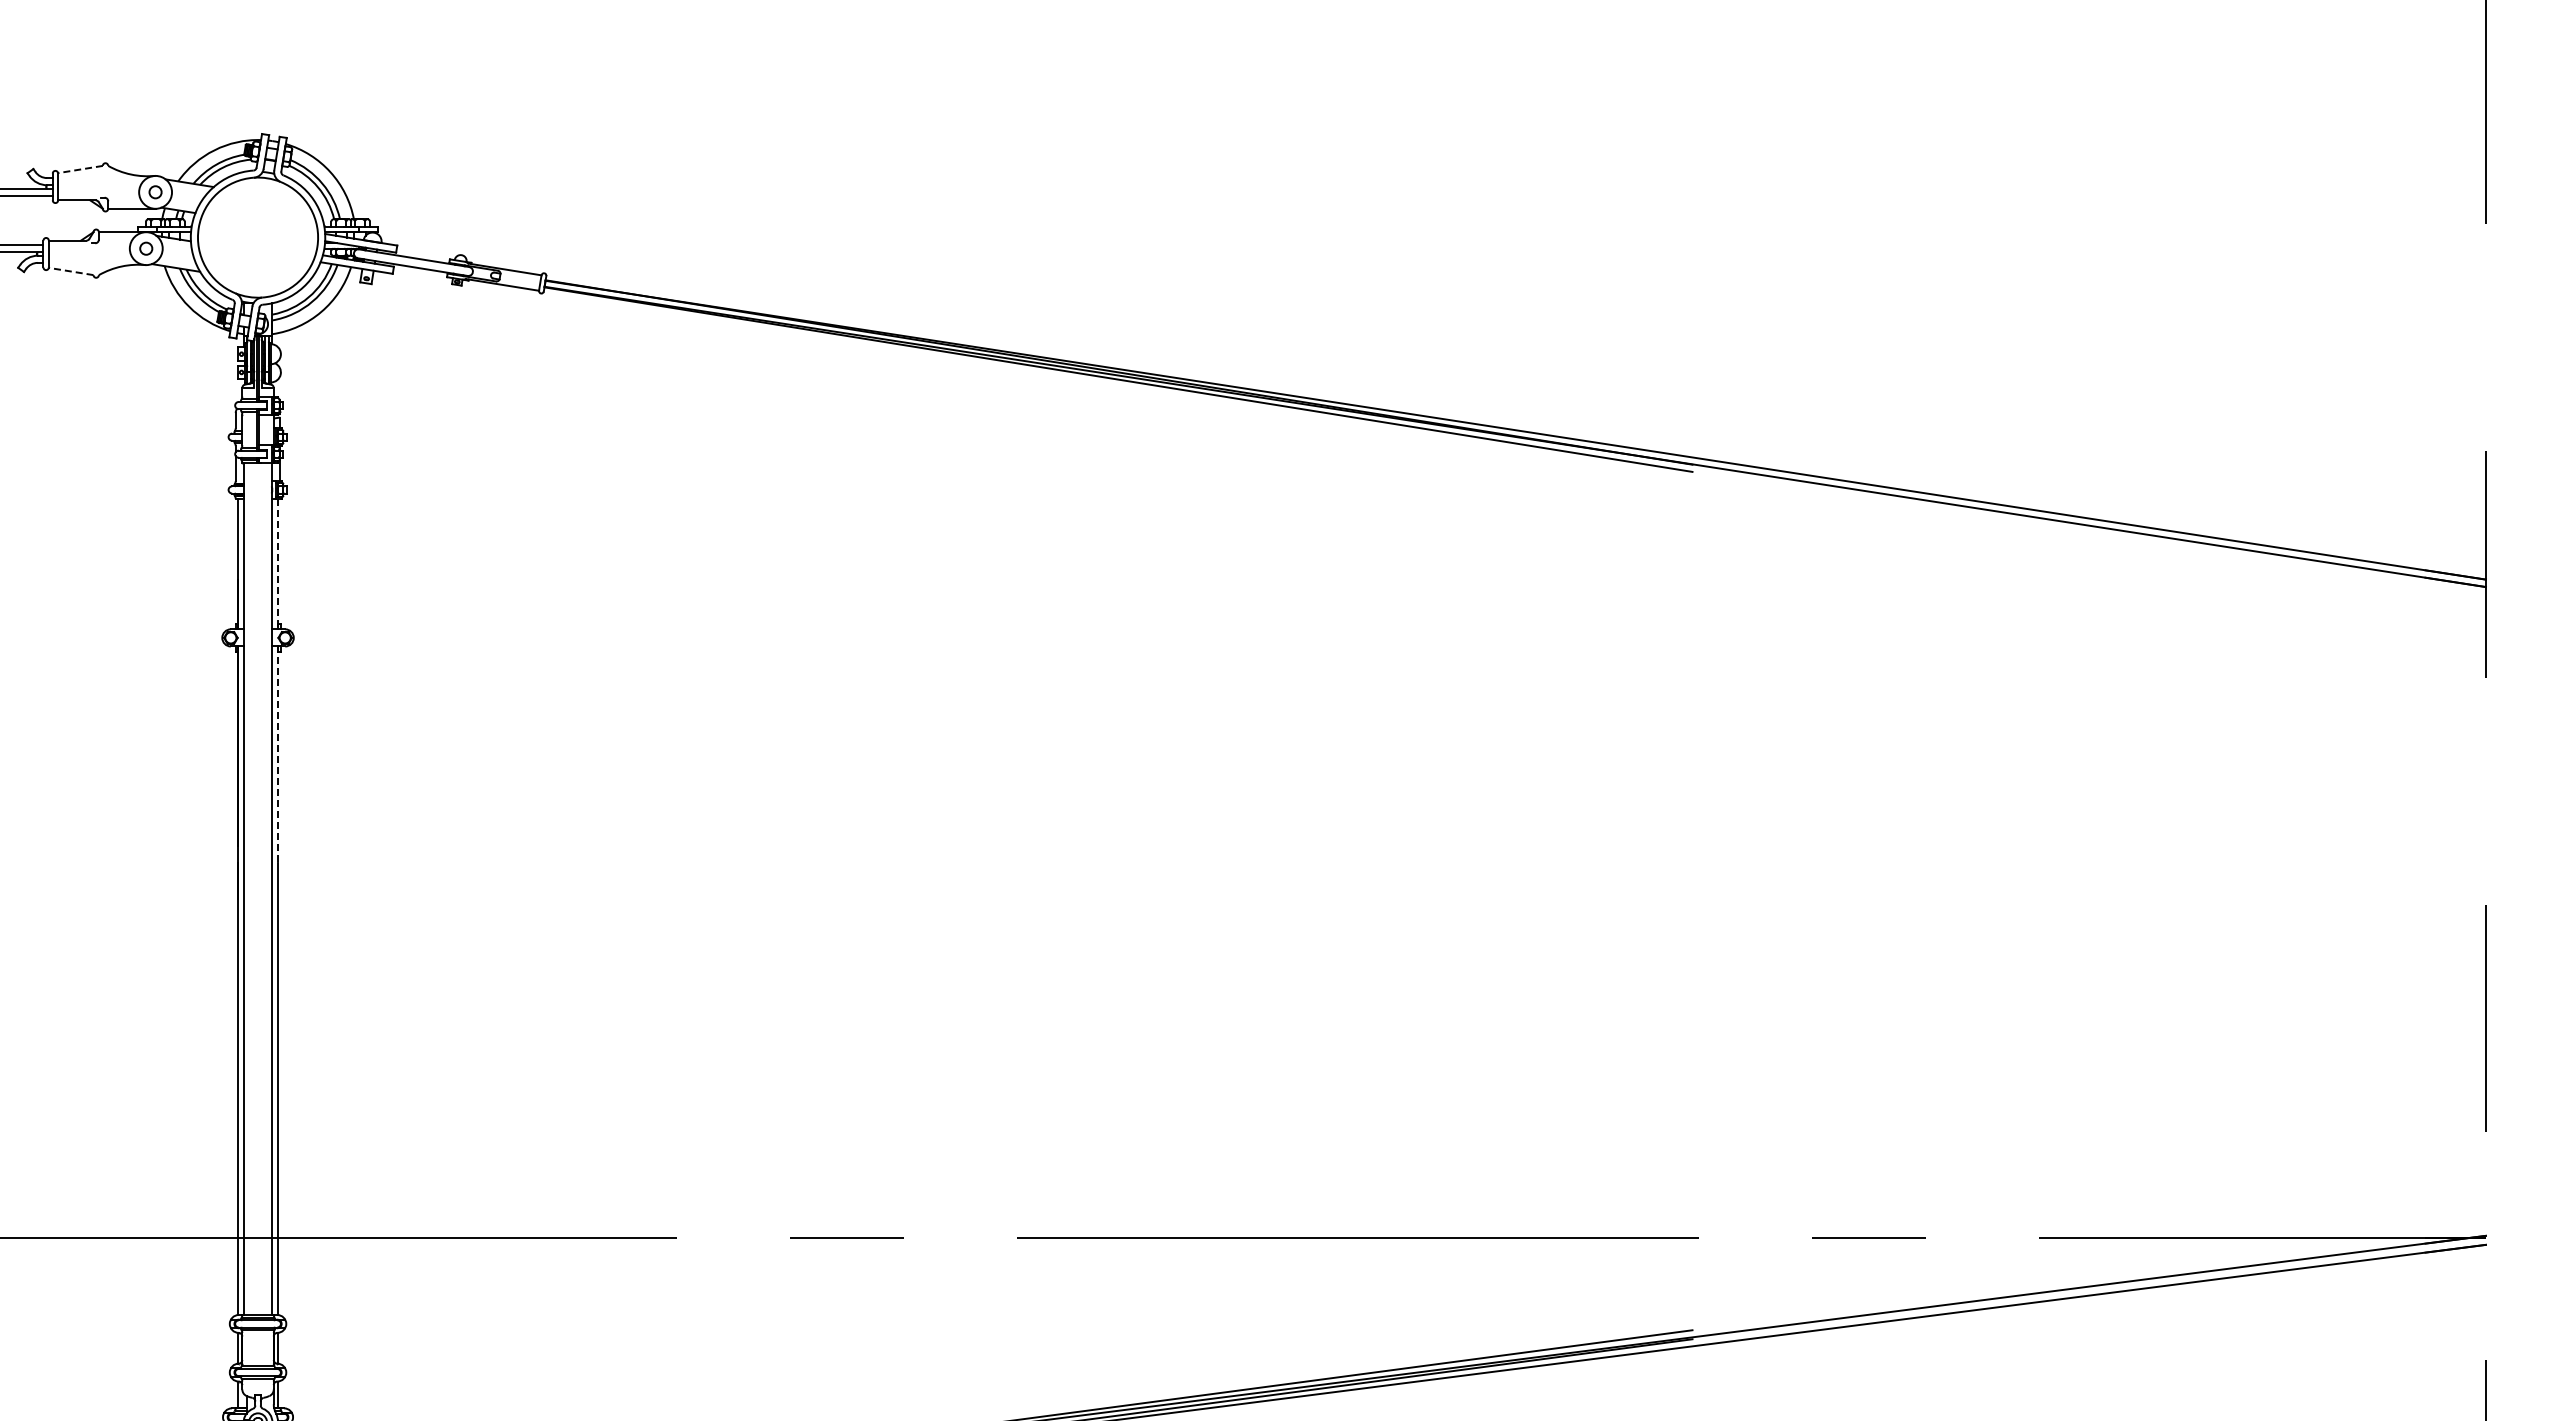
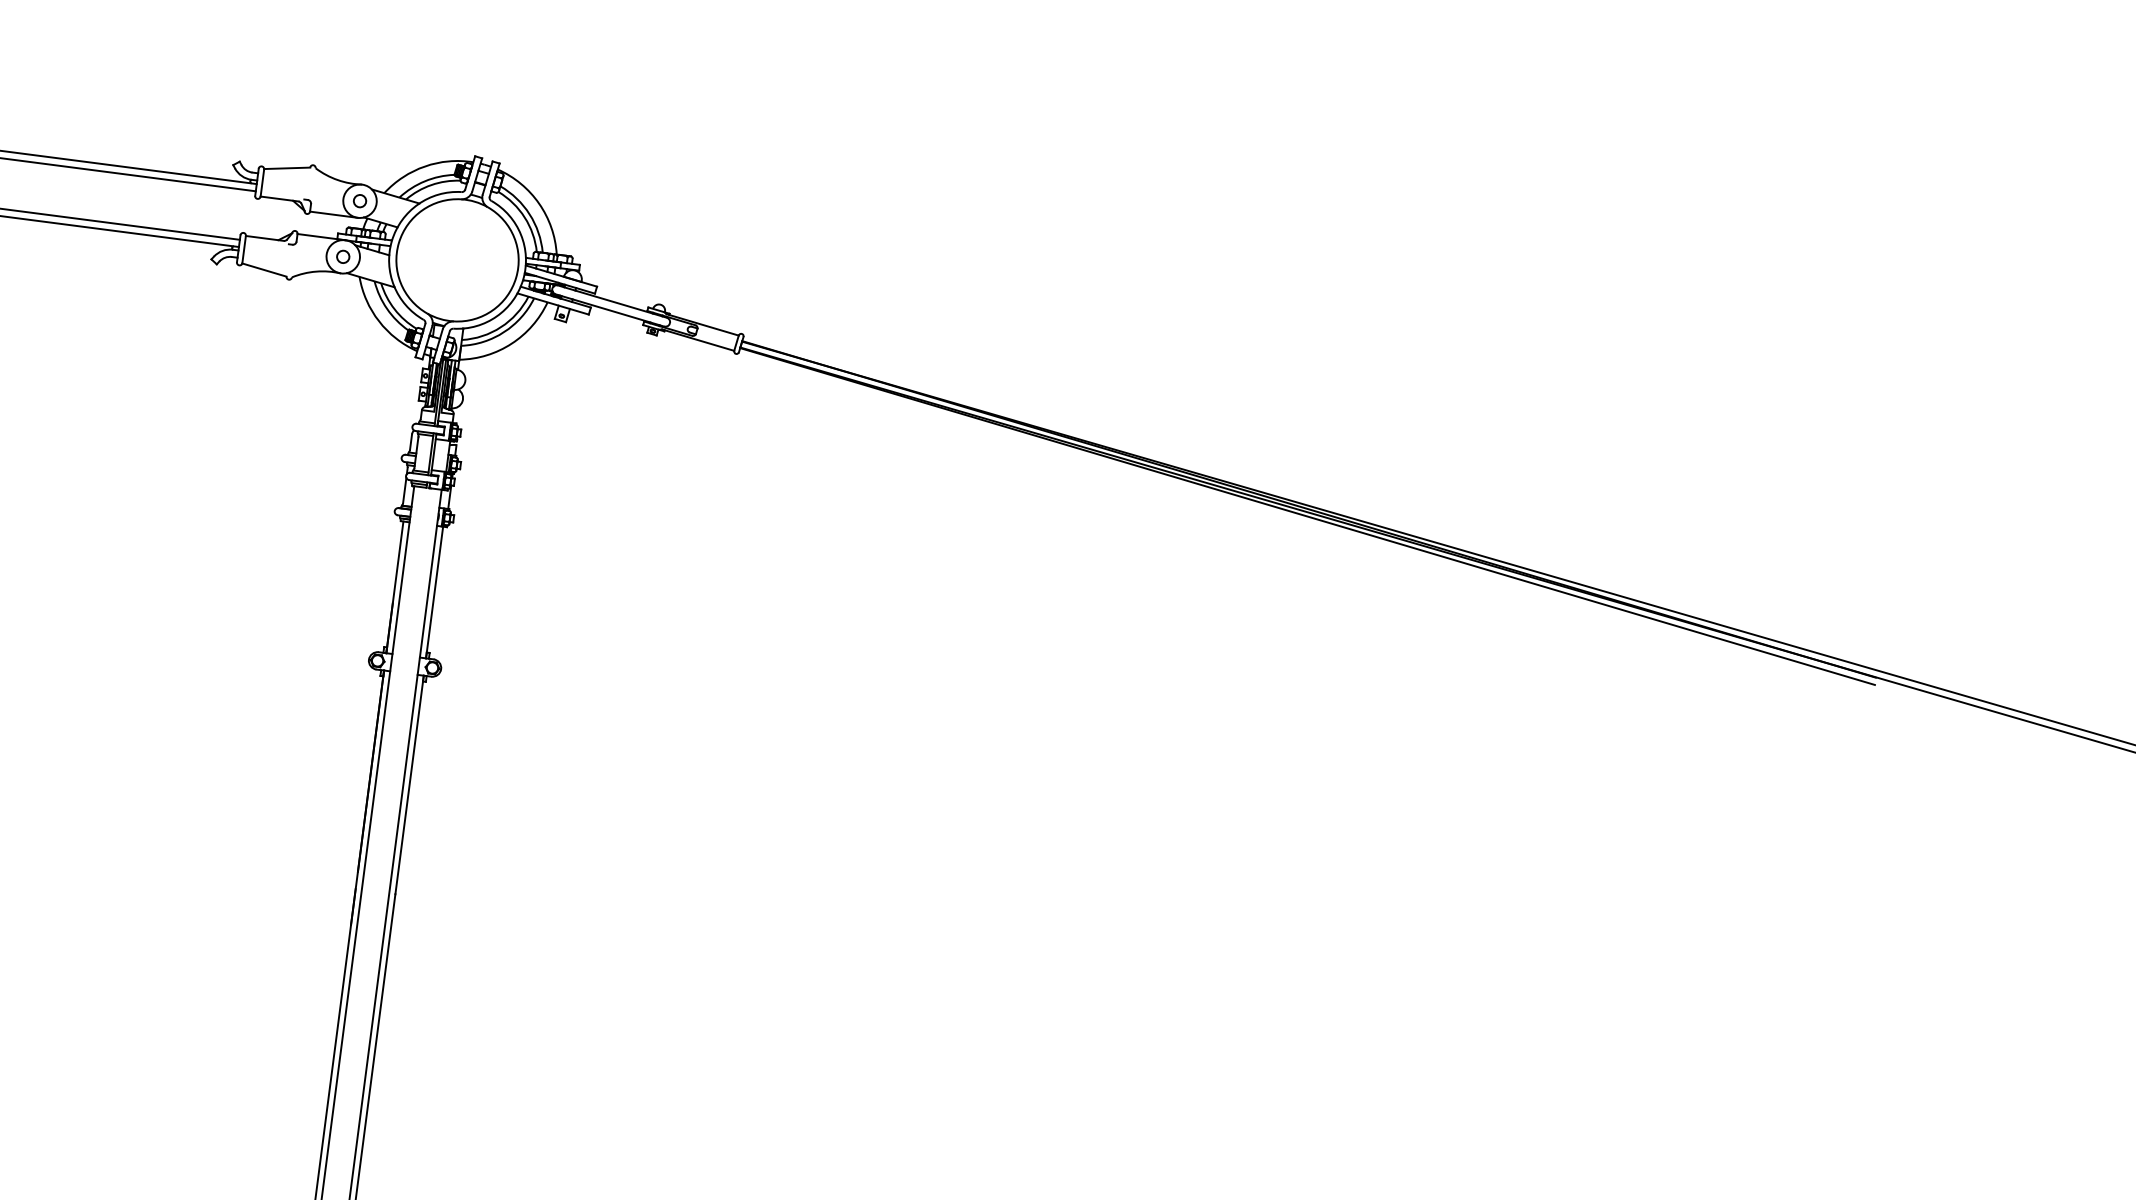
line: (80, 169) -> (287, 168), dashed -> solid
line: (71, 271) -> (264, 270), dashed -> solid
line: (277, 564) -> (434, 592), dashed -> solid
line: (277, 755) -> (409, 785), dashed -> solid

